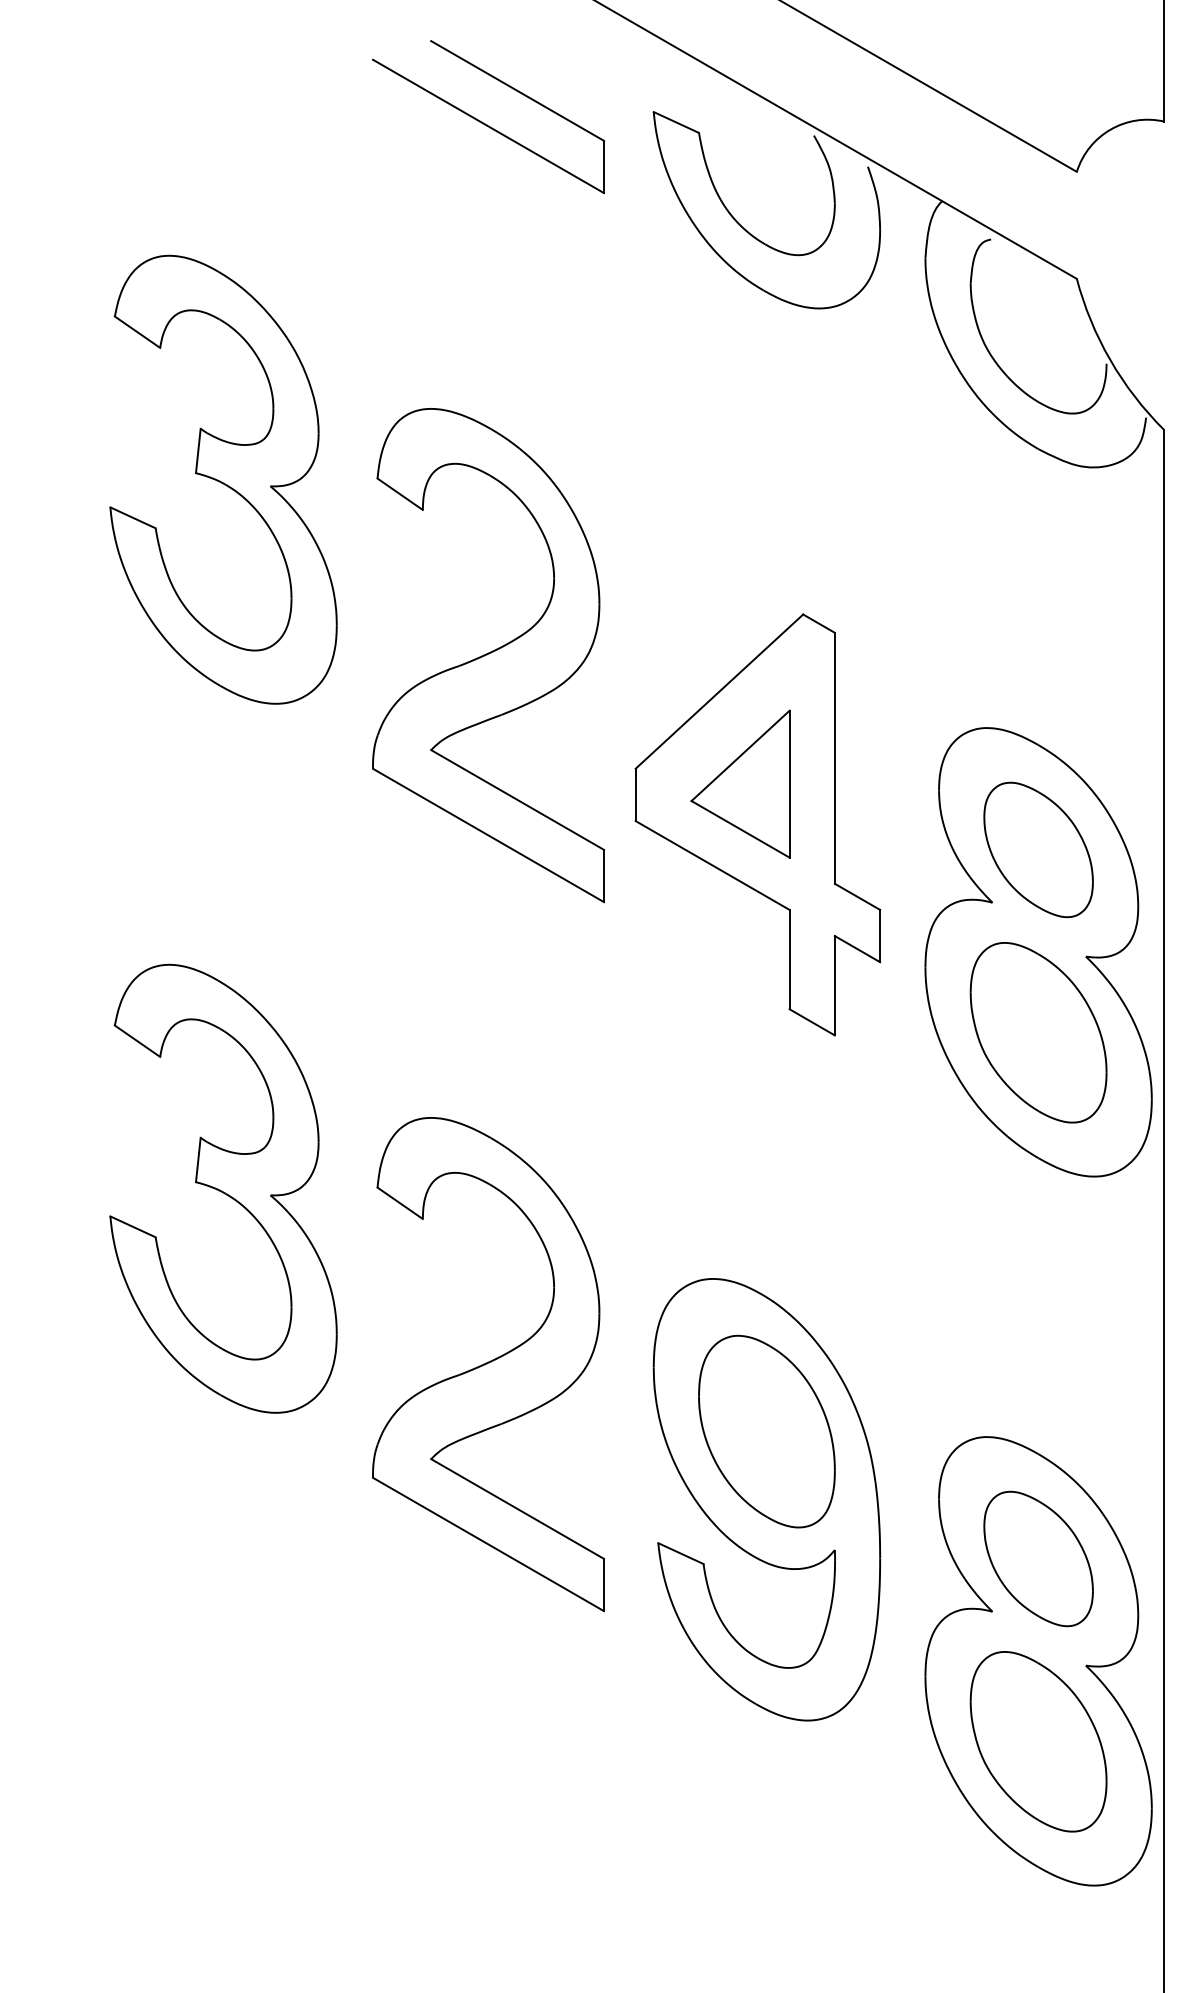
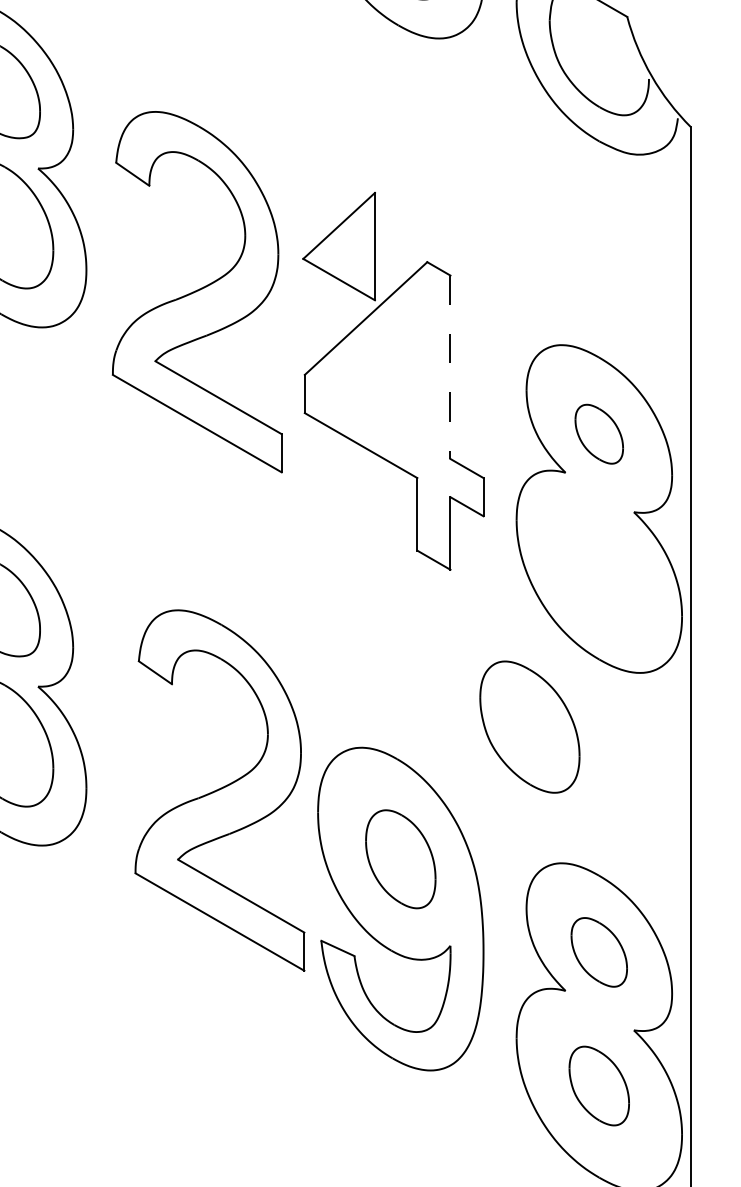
line: (834, 758) -> (450, 367), solid -> dashed
part: (740, 783) -> (339, 246), moved
part: (1038, 849) -> (599, 433), size x0.6
part: (1038, 1032) -> (529, 726), moved
part: (488, 1364) -> (219, 790), moved
part: (766, 1431) -> (400, 859), size x0.7
part: (1038, 1558) -> (599, 952), size x0.7
part: (1038, 1741) -> (599, 1085), size x0.6

